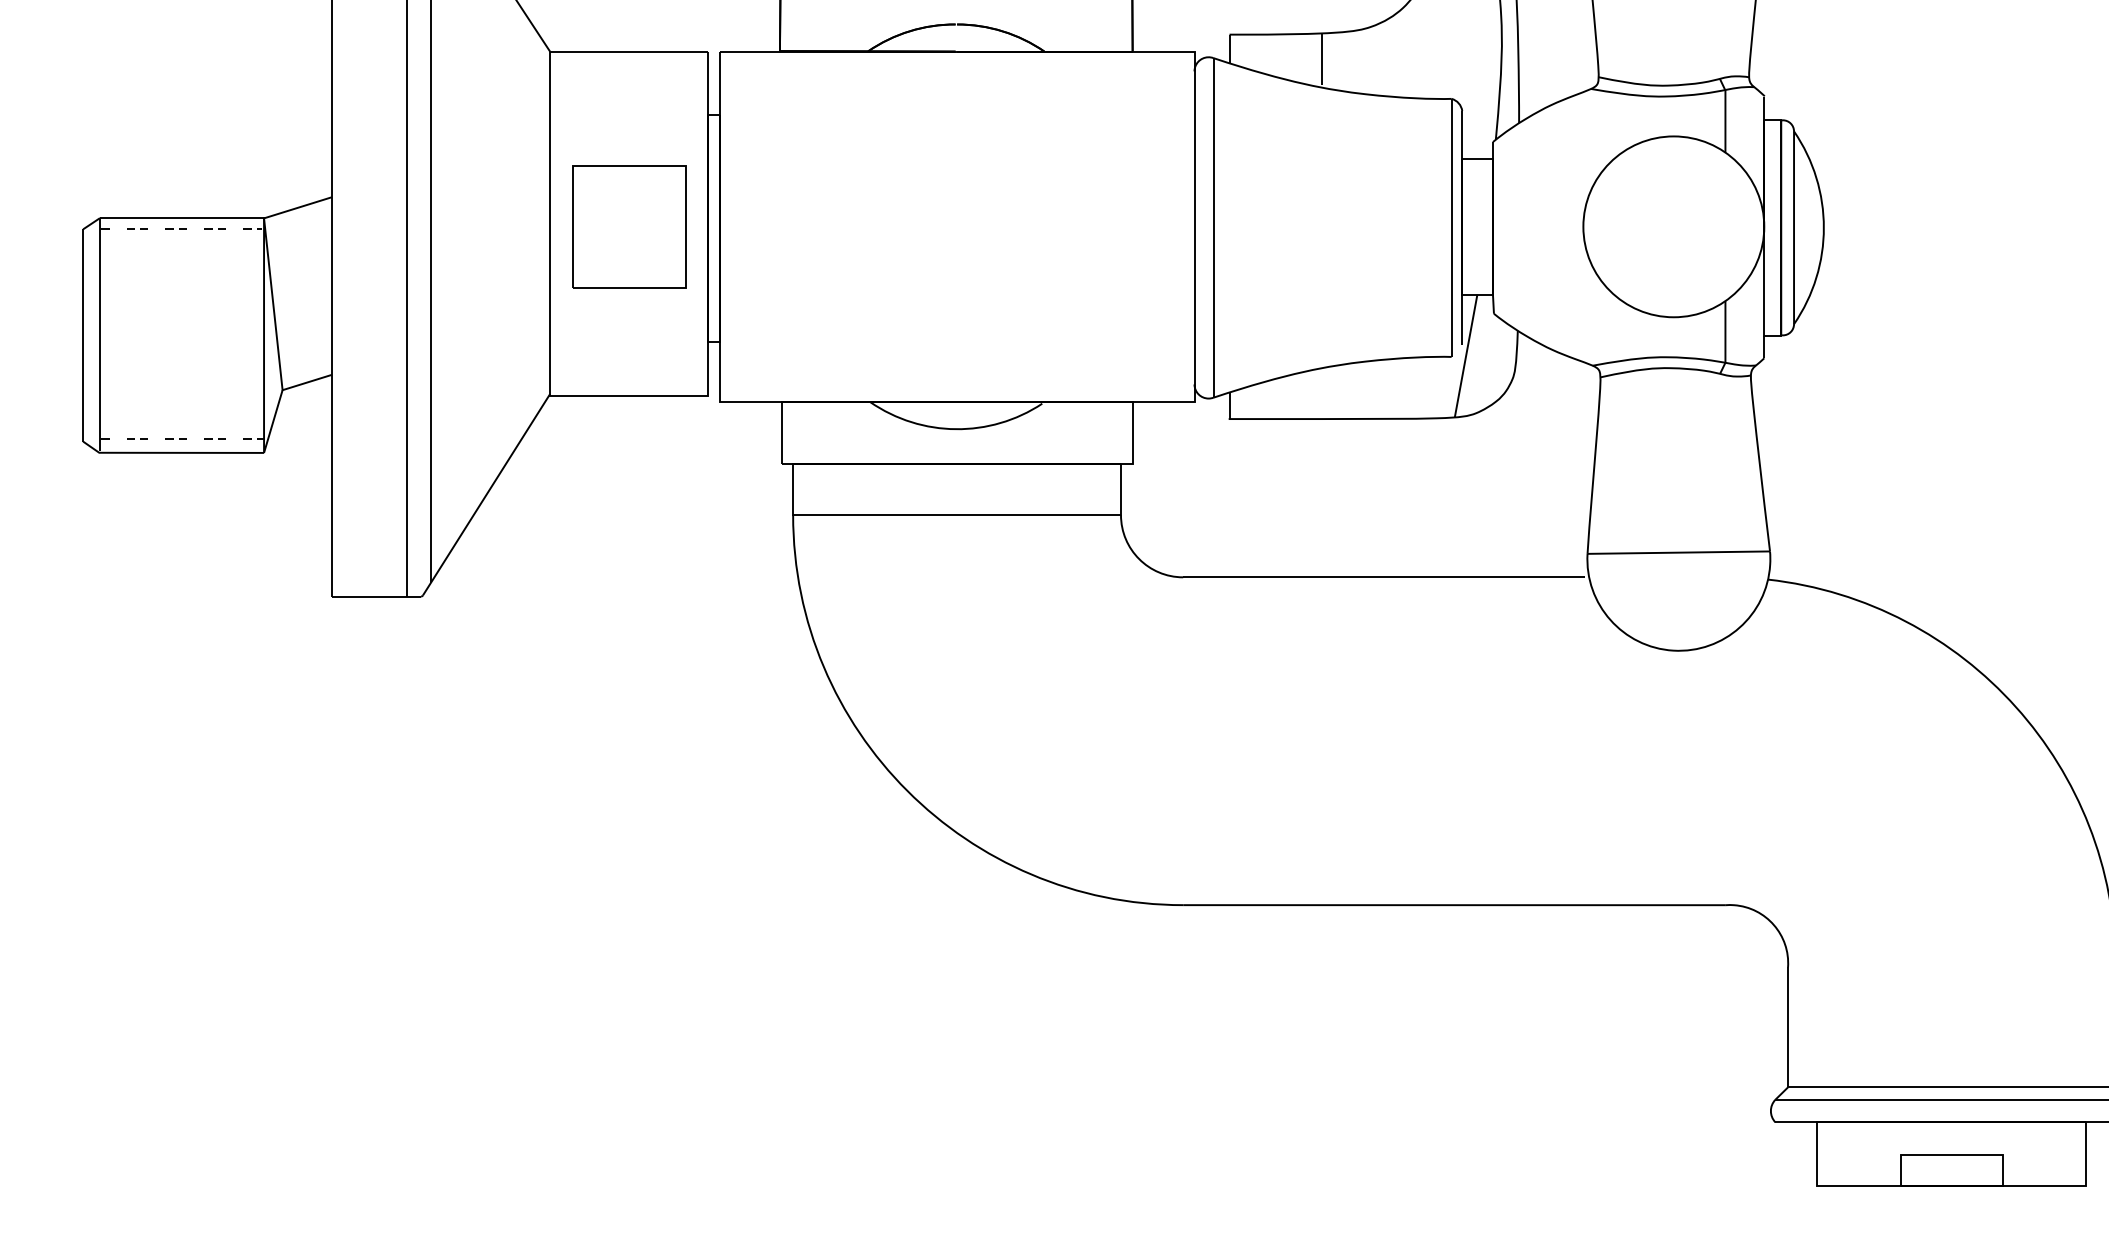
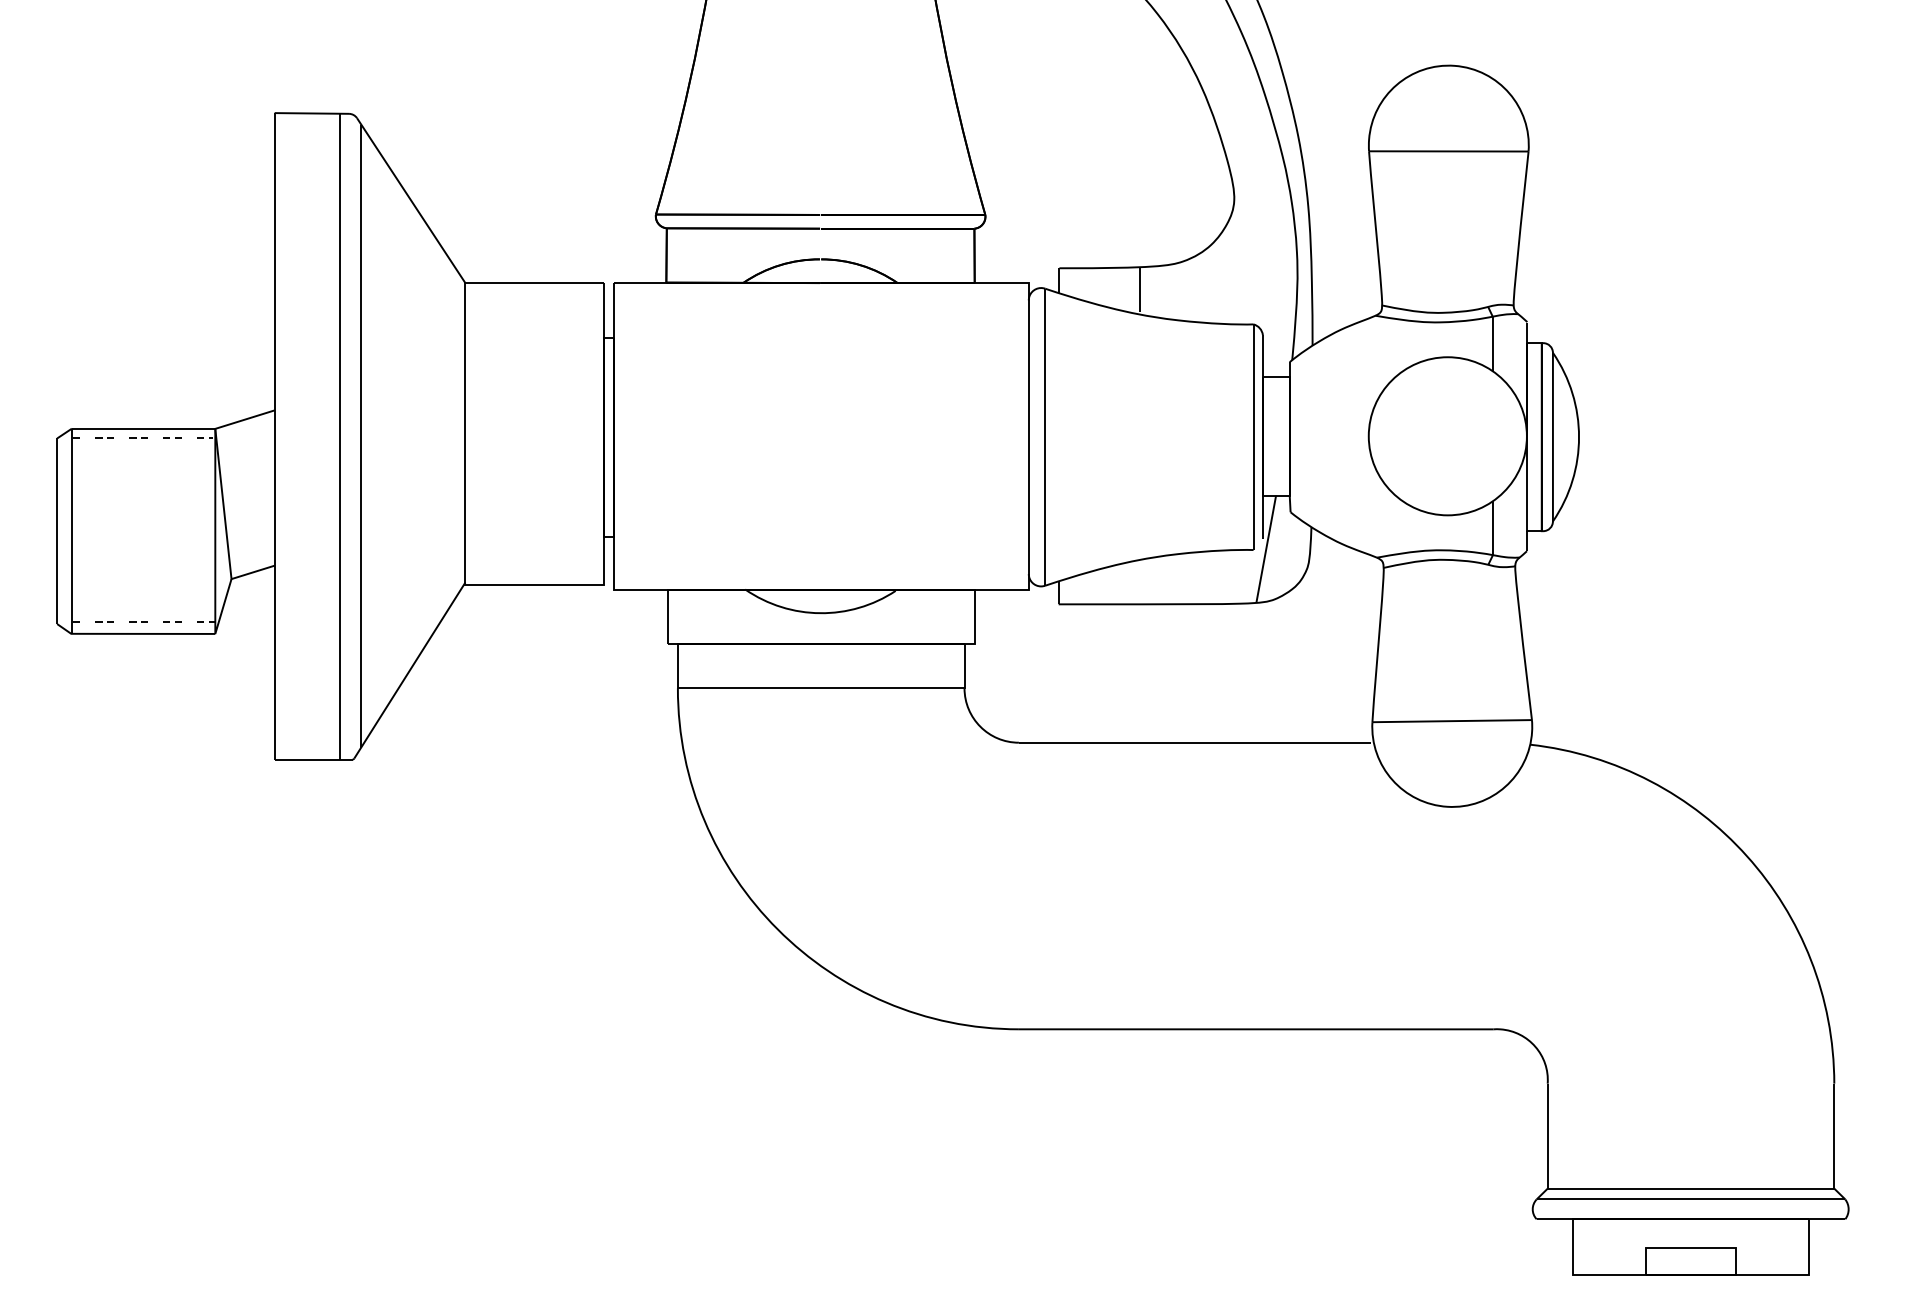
part: (629, 227) -> (534, 436), removed

